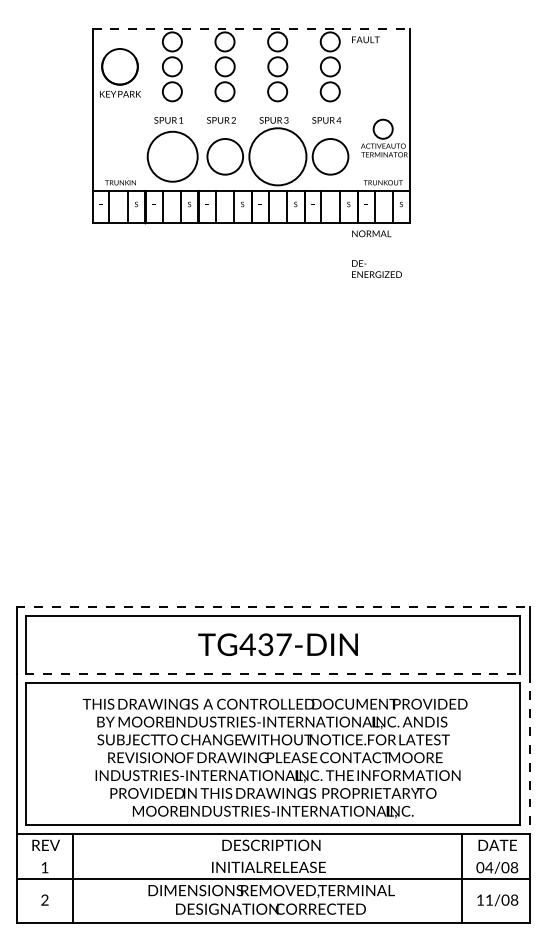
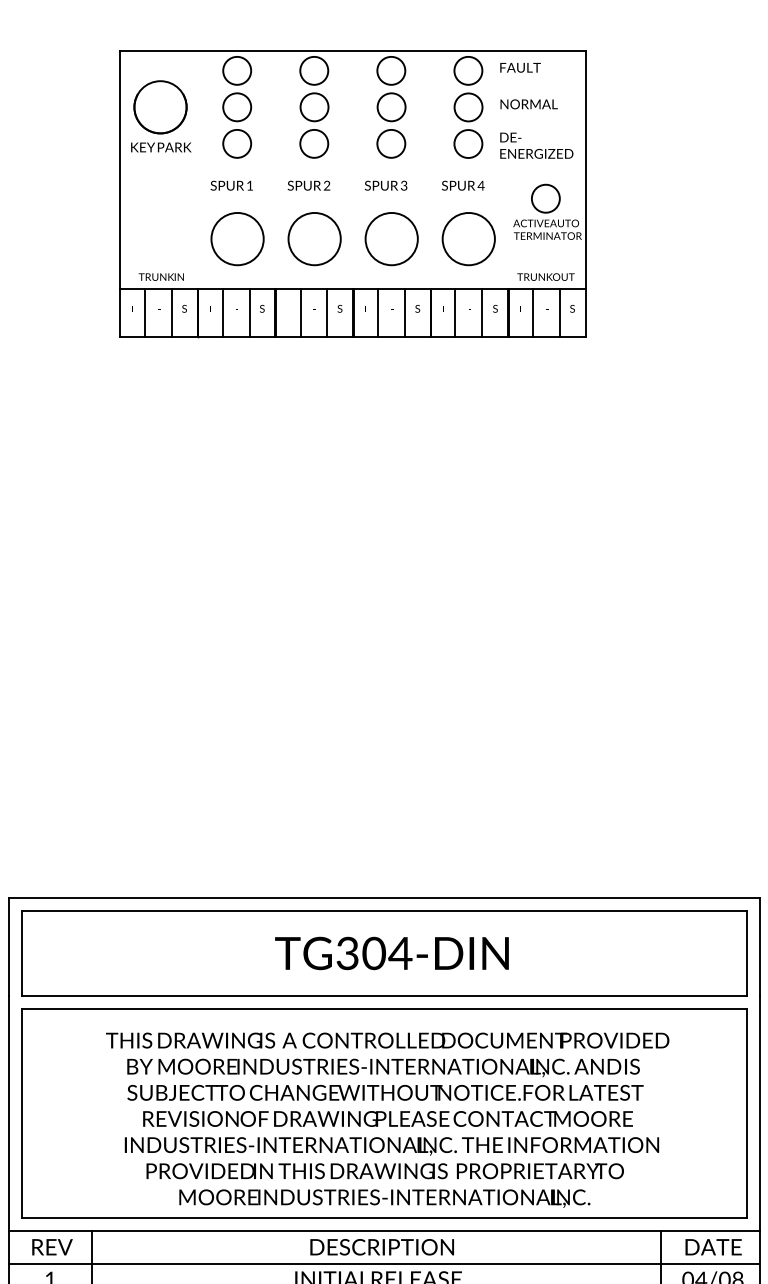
line: (251, 28) -> (353, 51), dashed -> solid
circle: (172, 156) -> (237, 238), size x0.71
circle: (277, 156) -> (391, 238), size x0.62
text: (371, 233) -> (528, 103), moved
text: (376, 268) -> (536, 144), moved
line: (273, 606) -> (385, 897), dashed -> solid
text: (265, 644) -> (373, 953), TG437-DIN -> TG304-DIN
line: (273, 673) -> (385, 995), dashed -> solid
line: (529, 754) -> (760, 1114), dashed -> solid
line: (272, 856) -> (383, 1263), added

